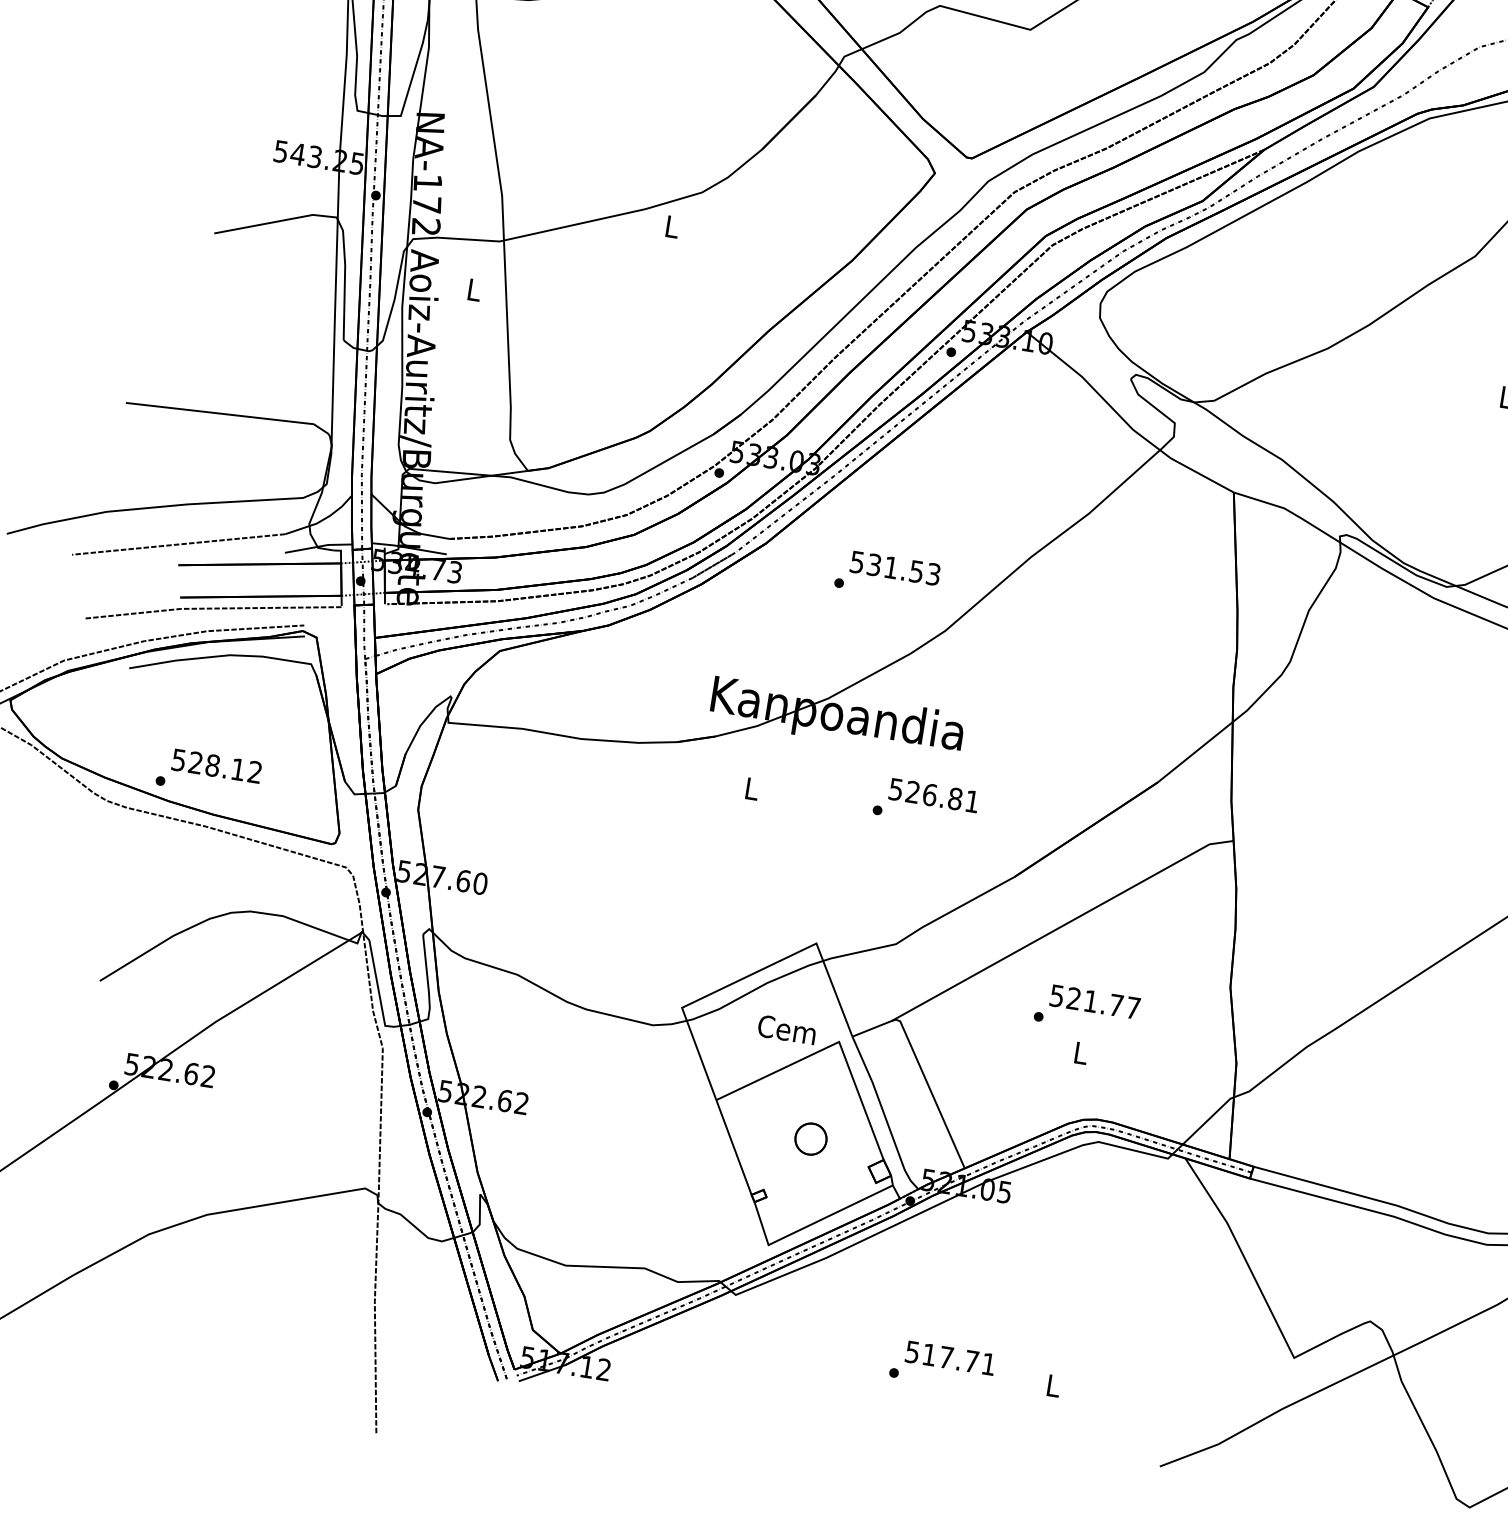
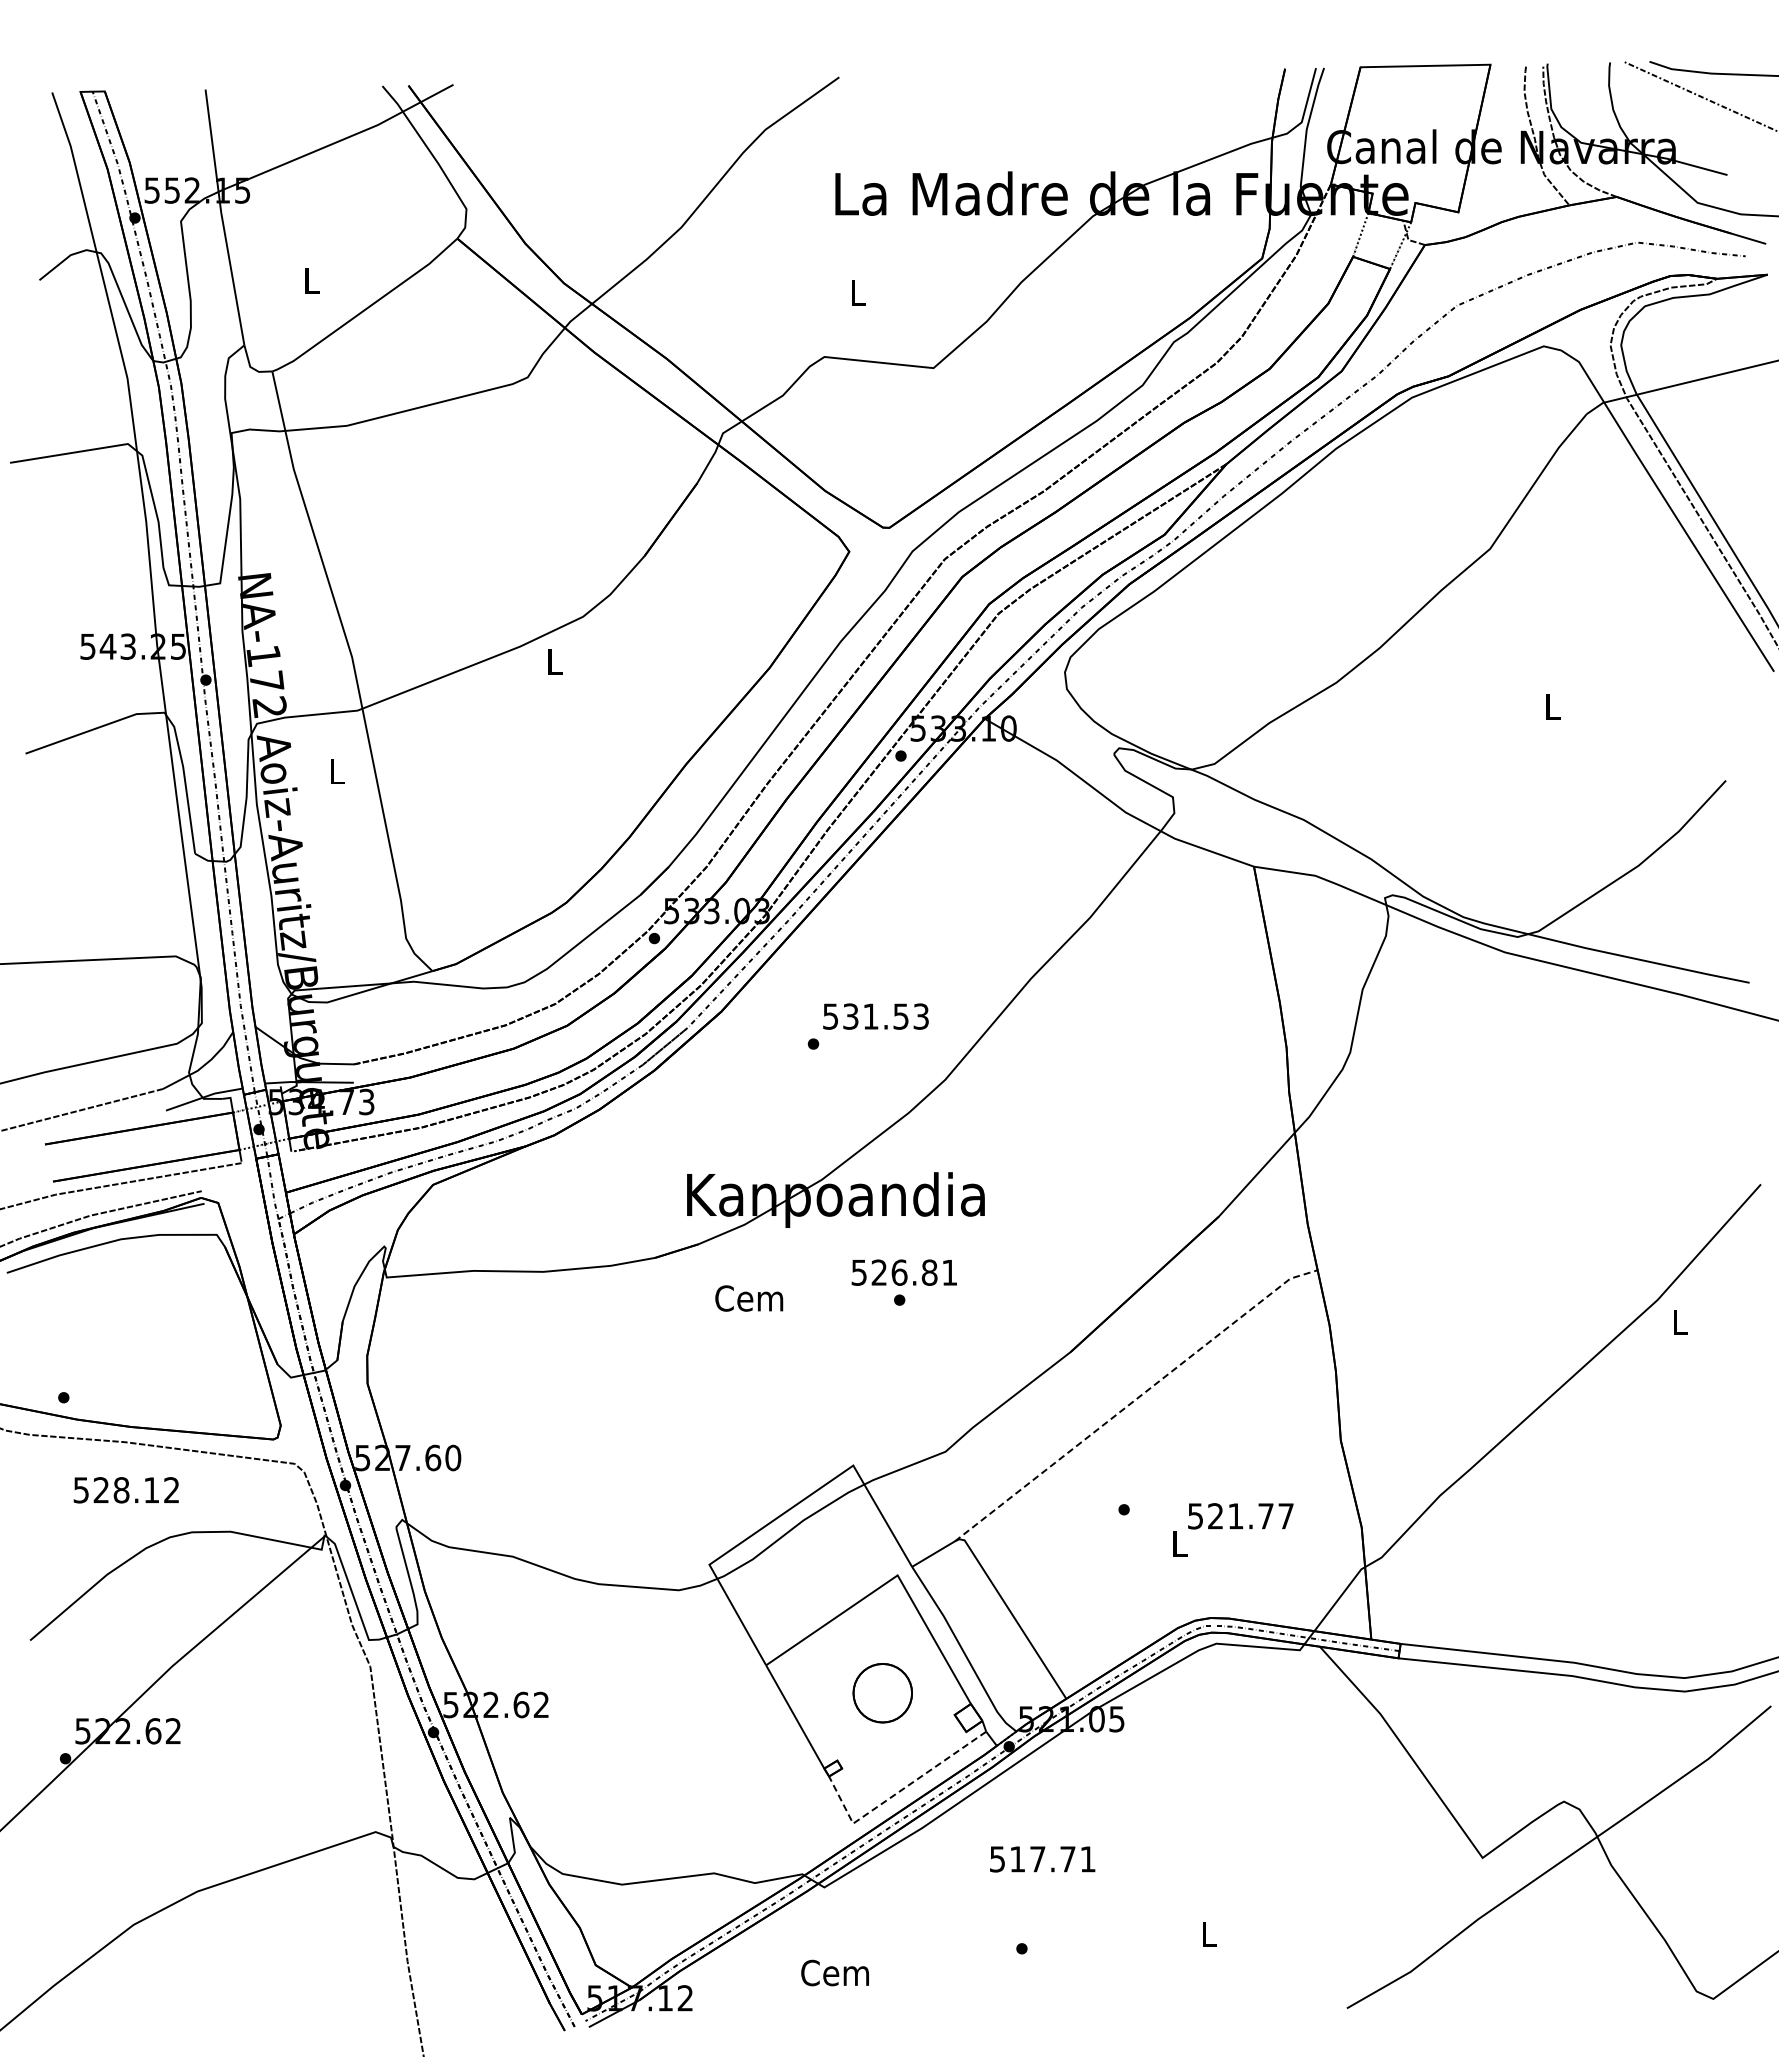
text: (216, 766) -> (125, 1490), moved
text: (751, 788) -> (749, 1298), L -> Cem
text: (933, 795) -> (903, 1272), moved
line: (1061, 926) -> (1134, 1400), solid -> dashed
text: (1094, 1002) -> (1240, 1516), moved
text: (786, 1029) -> (834, 1972), moved
part: (810, 1138) -> (882, 1692), size x1.6
line: (809, 1225) -> (897, 1793), solid -> dashed
text: (950, 1358) -> (1042, 1859), moved

